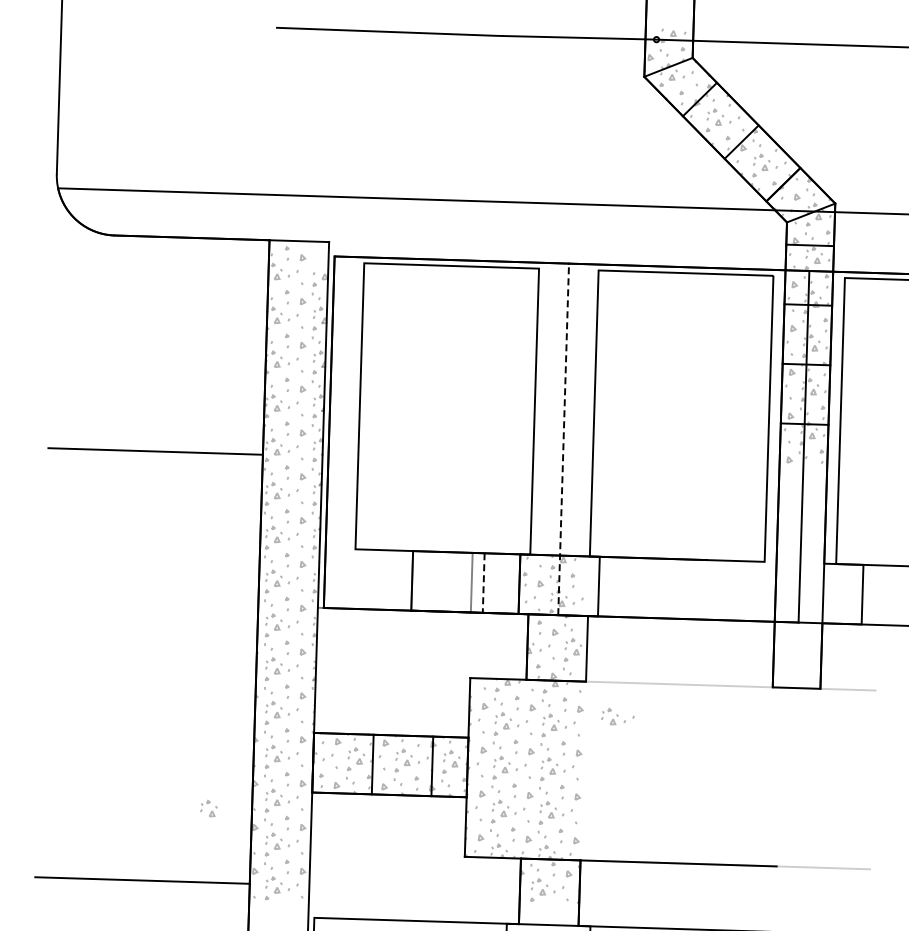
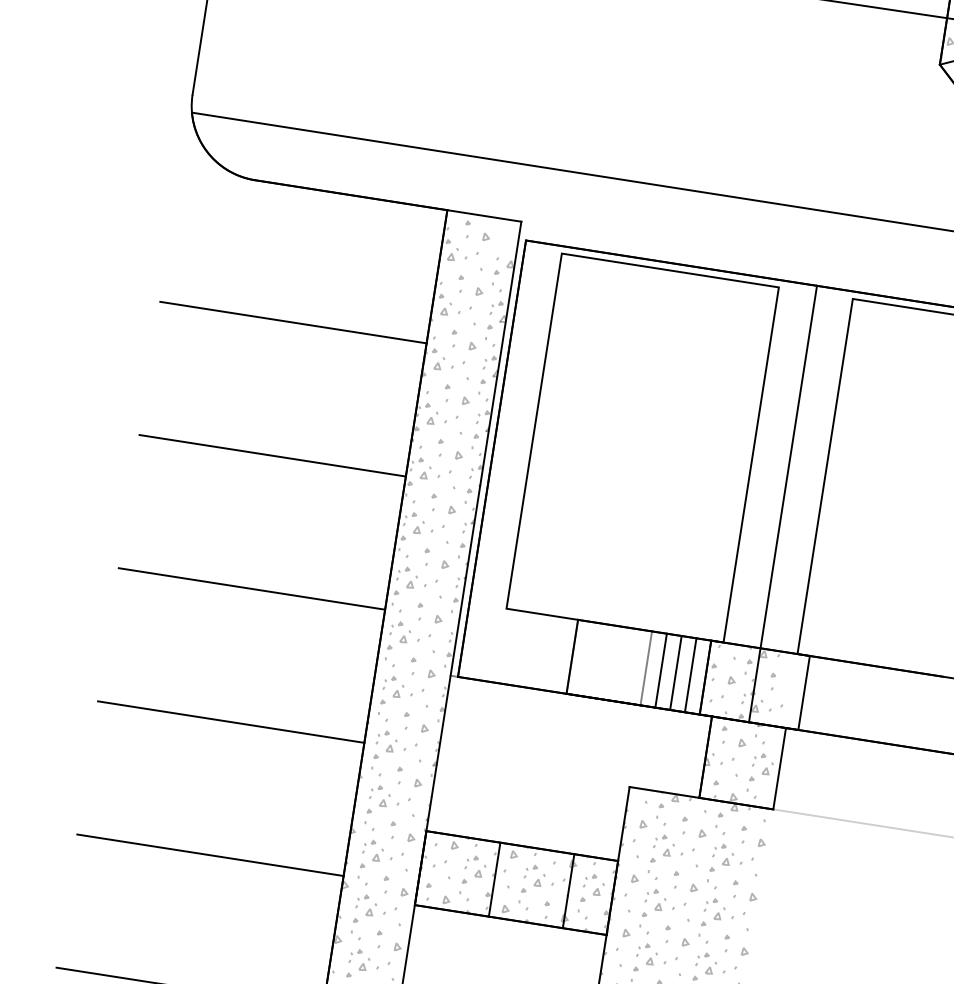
line: (158, 343) -> (292, 321), added
line: (563, 439) -> (782, 504), dashed -> solid
line: (152, 558) -> (252, 588), added
line: (483, 583) -> (660, 671), dashed -> solid
line: (495, 583) -> (675, 673), added
line: (507, 583) -> (690, 674), added
line: (148, 665) -> (230, 721), added
part: (617, 716) -> (807, 857), removed
line: (145, 772) -> (210, 854), added
part: (208, 808) -> (283, 908), removed

